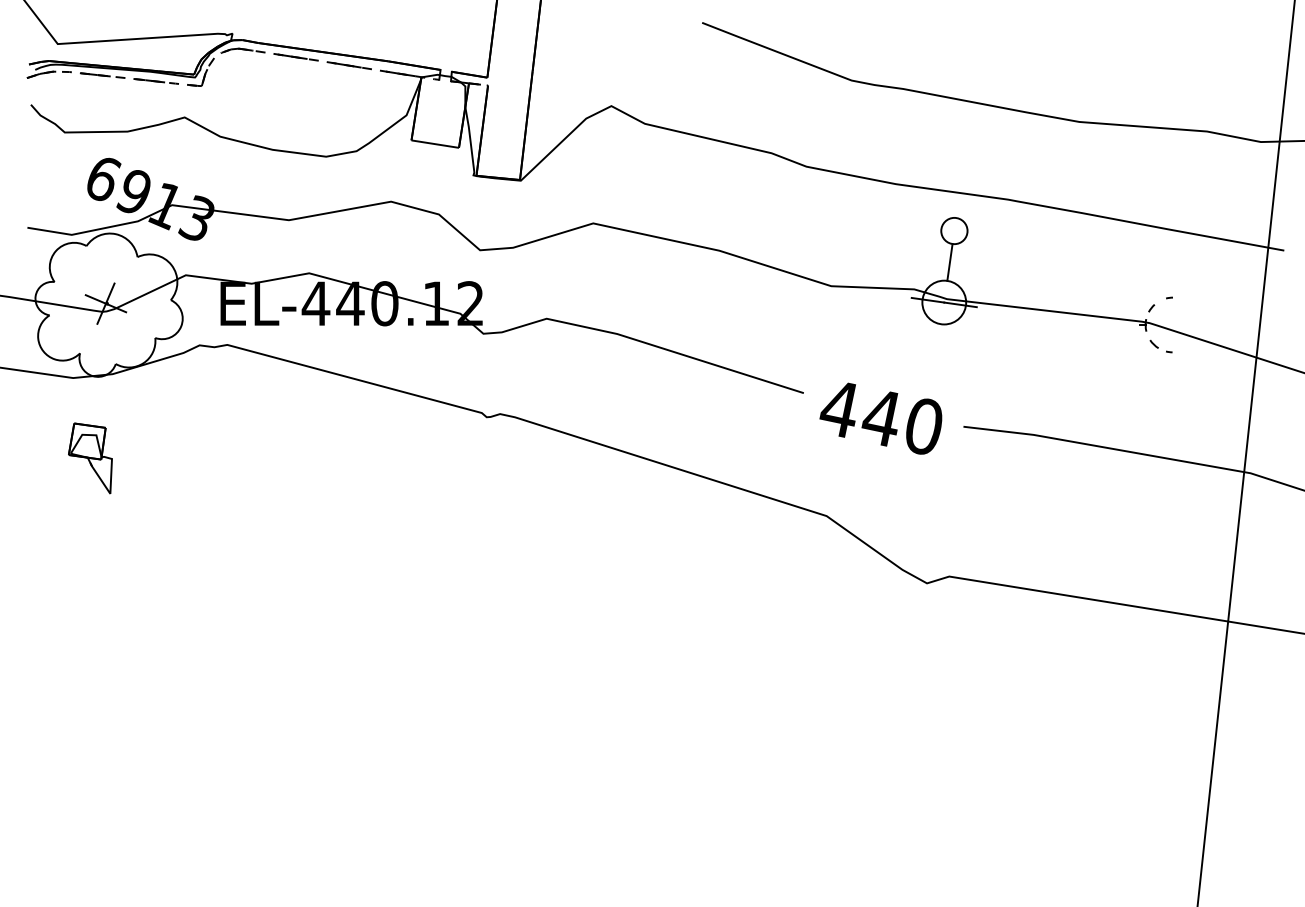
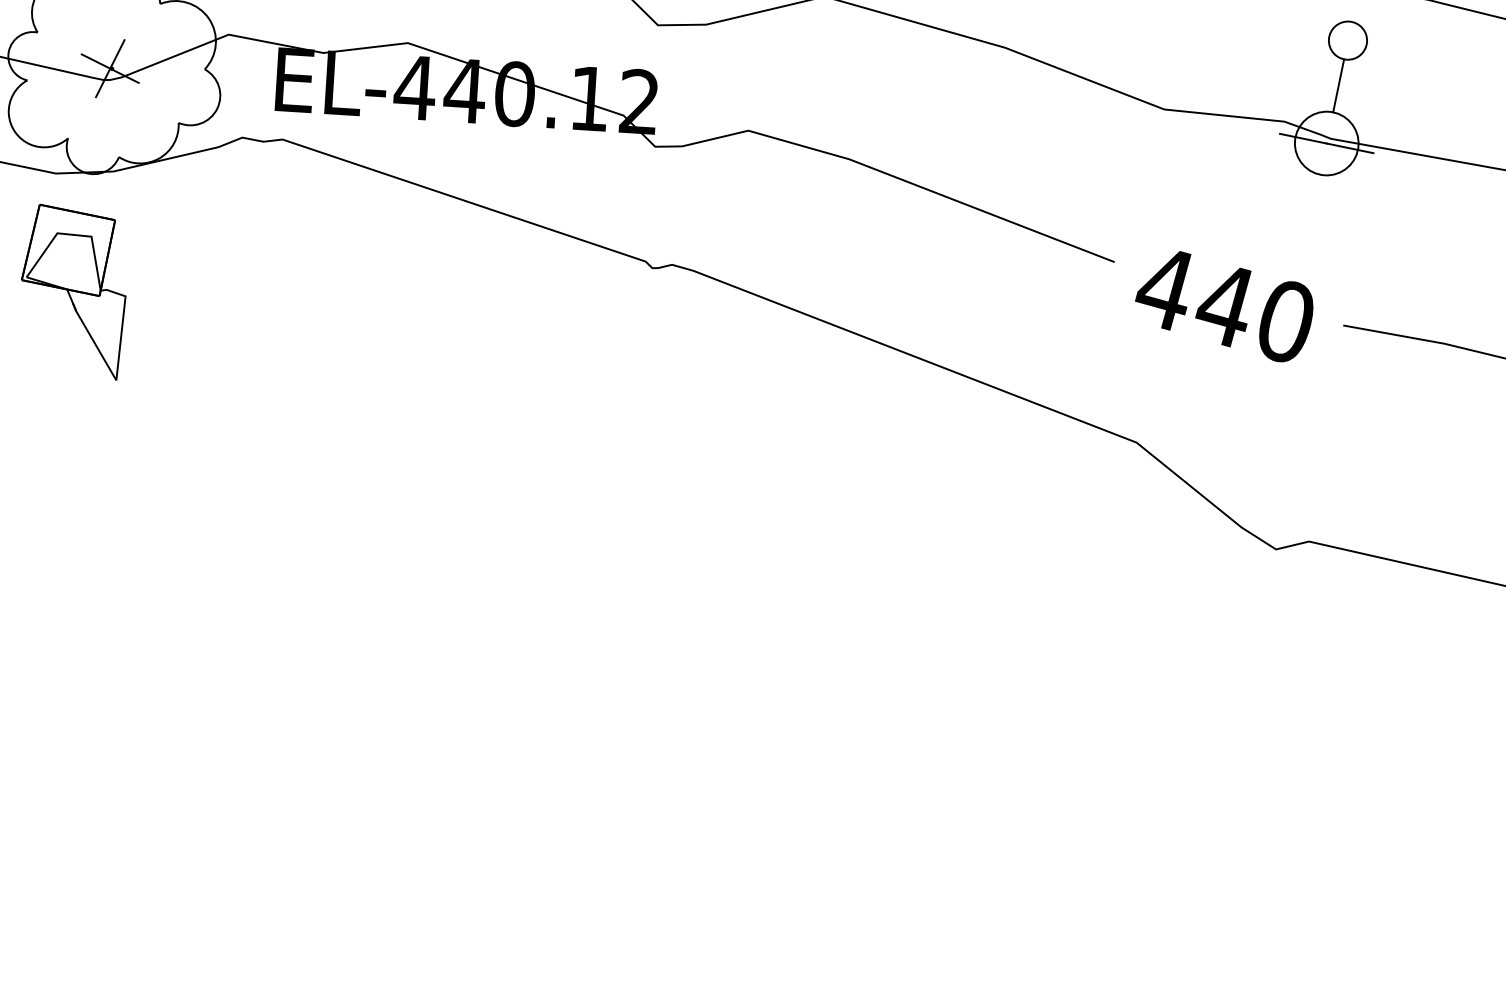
part: (90, 458) -> (73, 291), size x1.67

